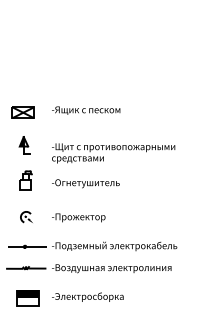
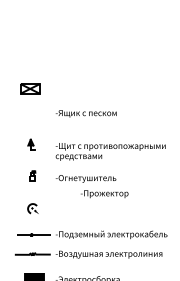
part: (22, 112) -> (29, 88), moved
part: (24, 145) -> (31, 144), size x0.7
part: (25, 180) -> (32, 176), size x0.6
text: (78, 217) -> (104, 193), moved

